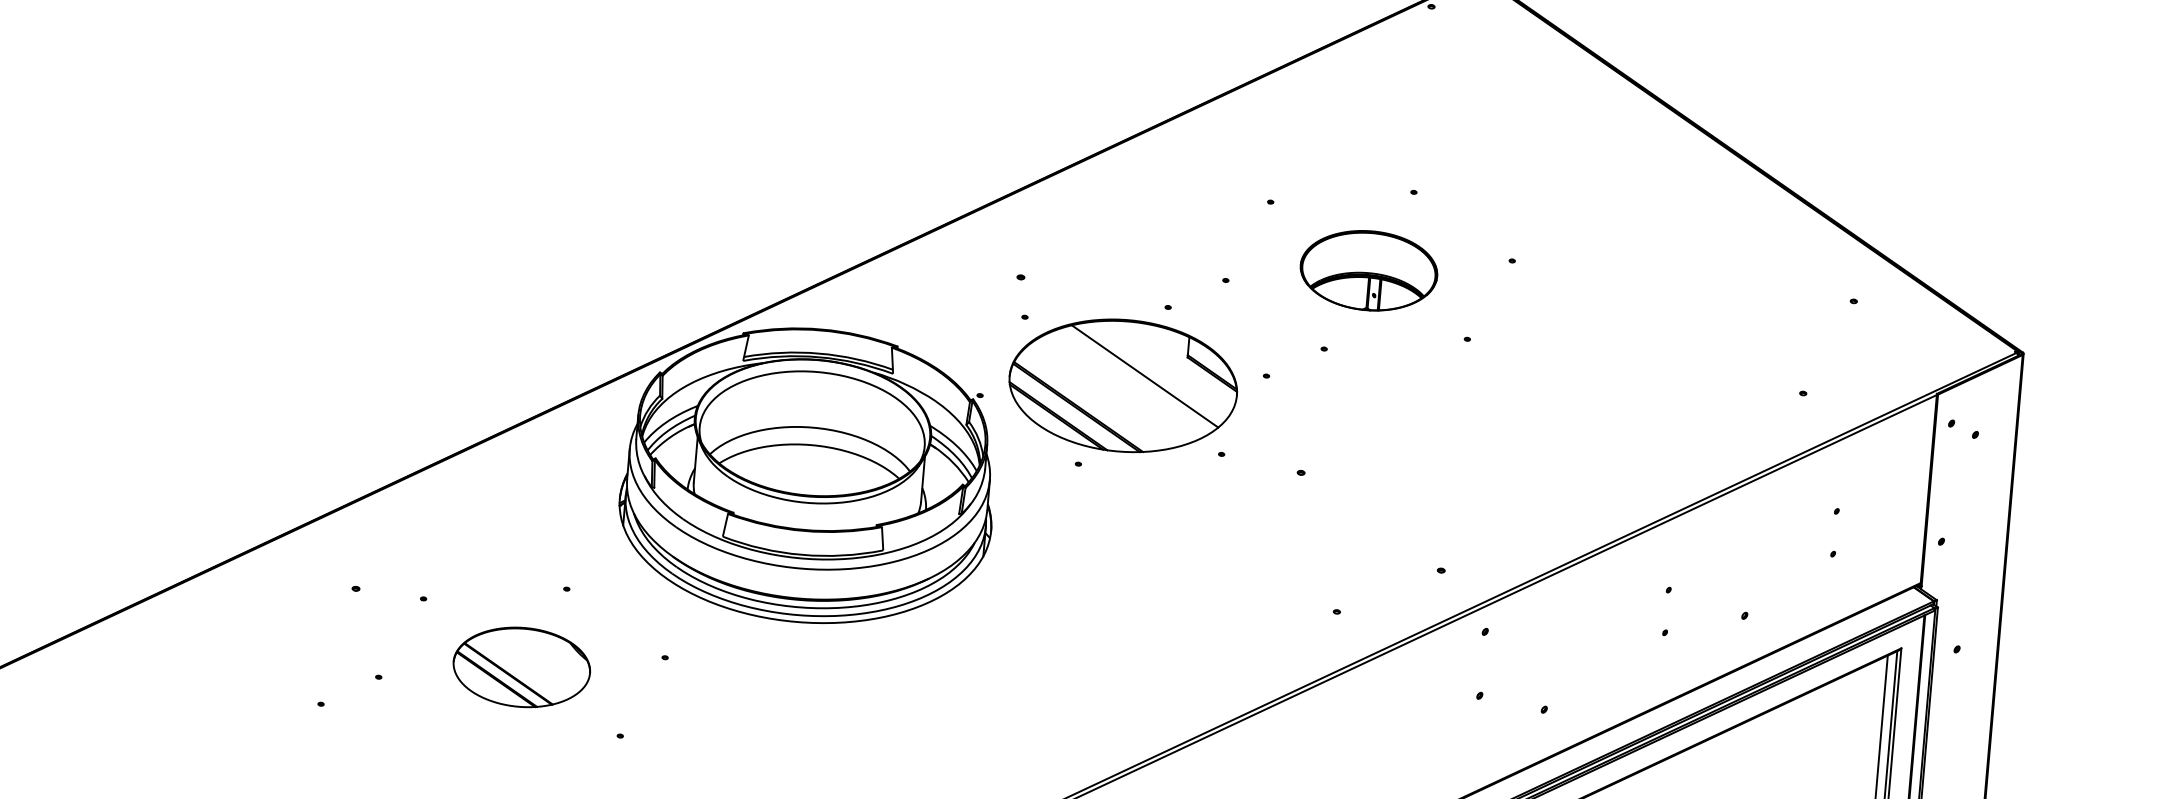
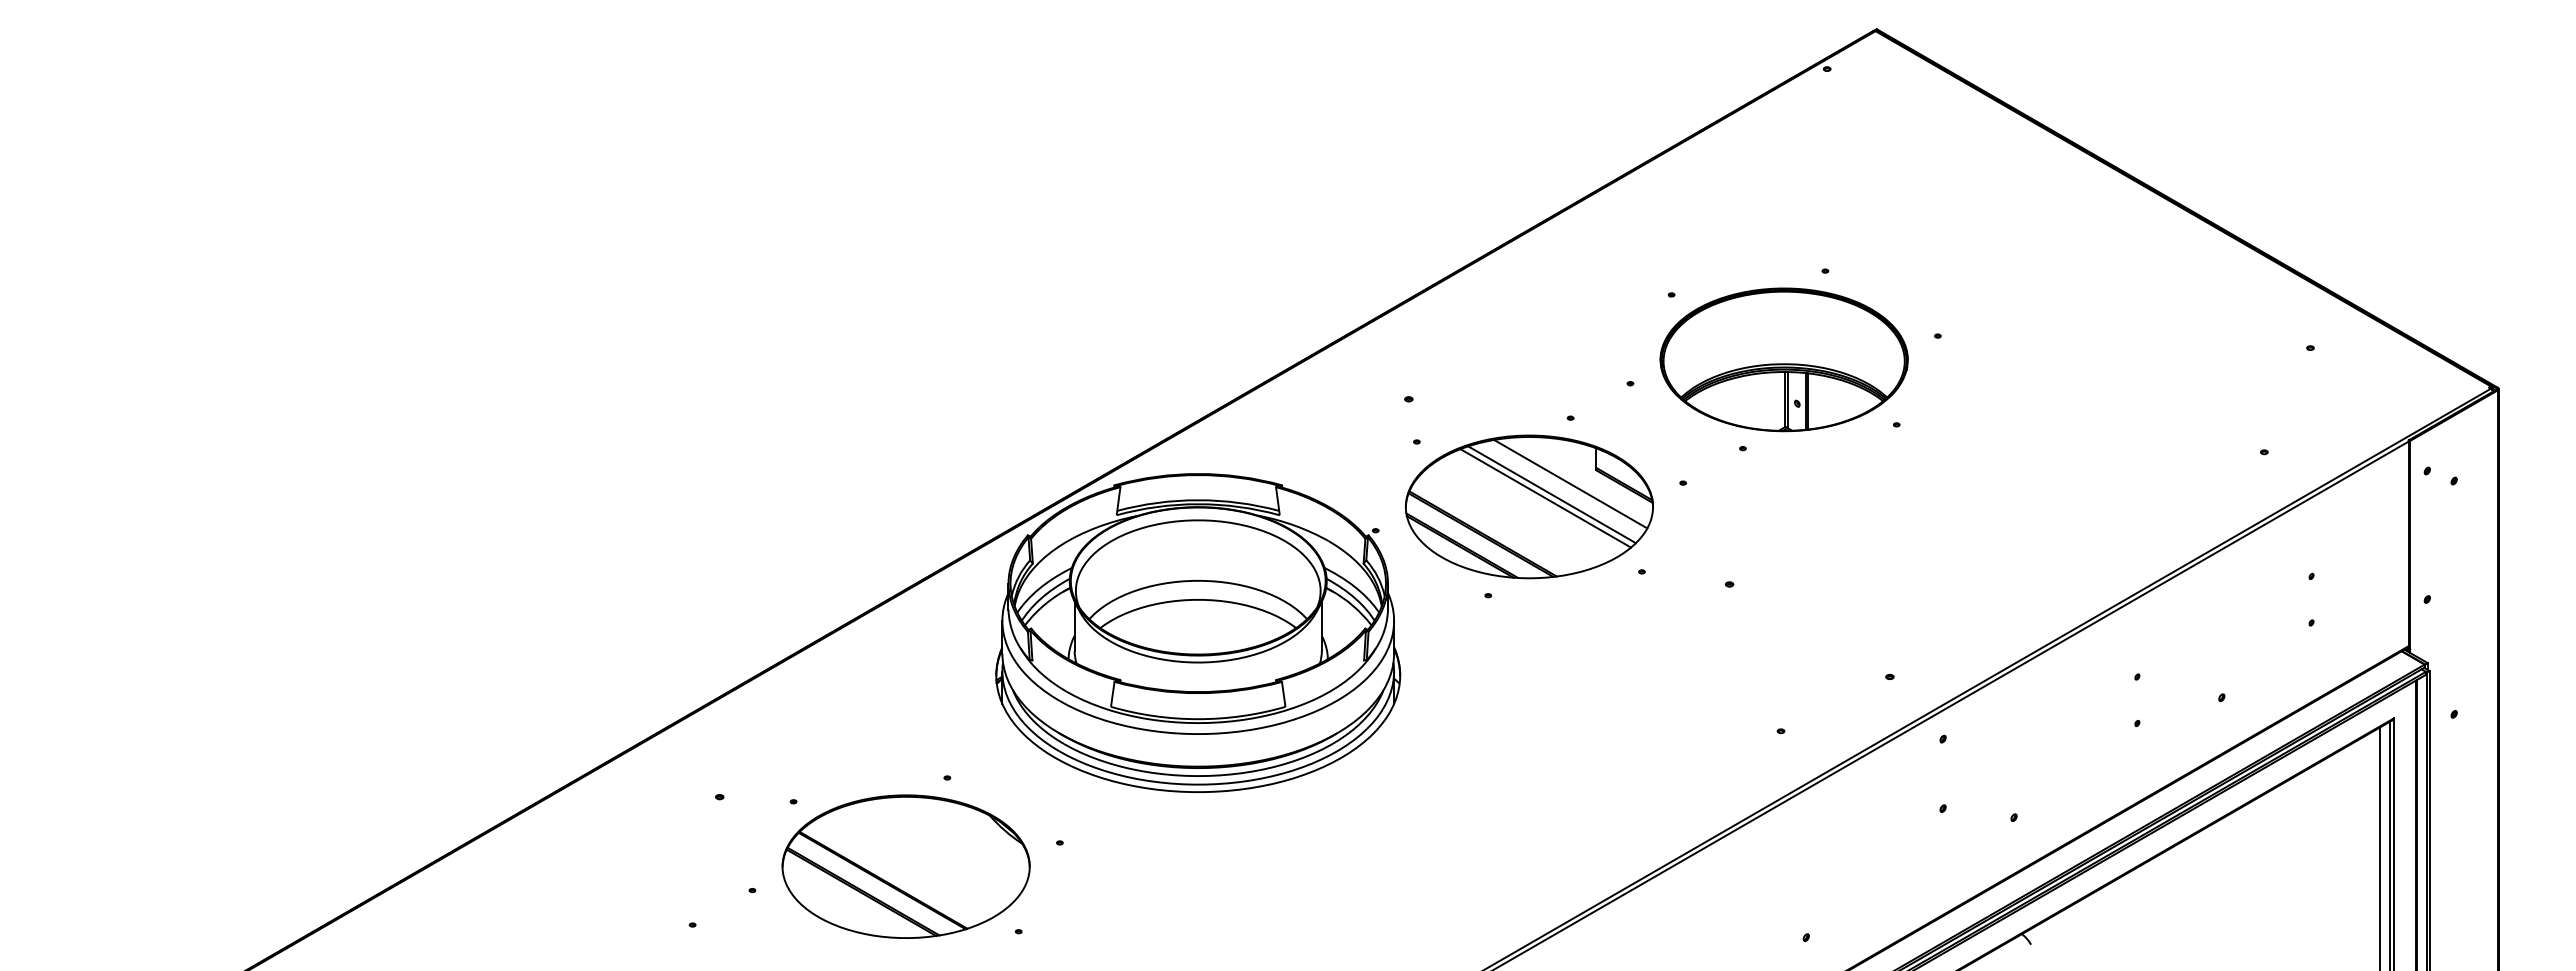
part: (1368, 270) -> (1783, 359), size x1.67
line: (1162, 367) -> (1570, 483), added
line: (1138, 379) -> (1545, 498), added
part: (521, 667) -> (905, 866), size x1.67

